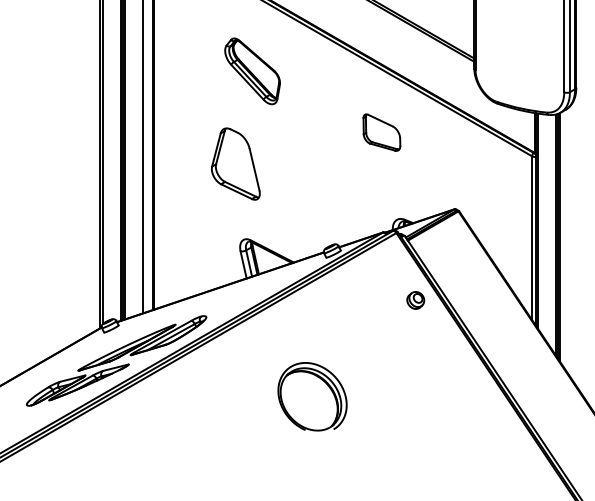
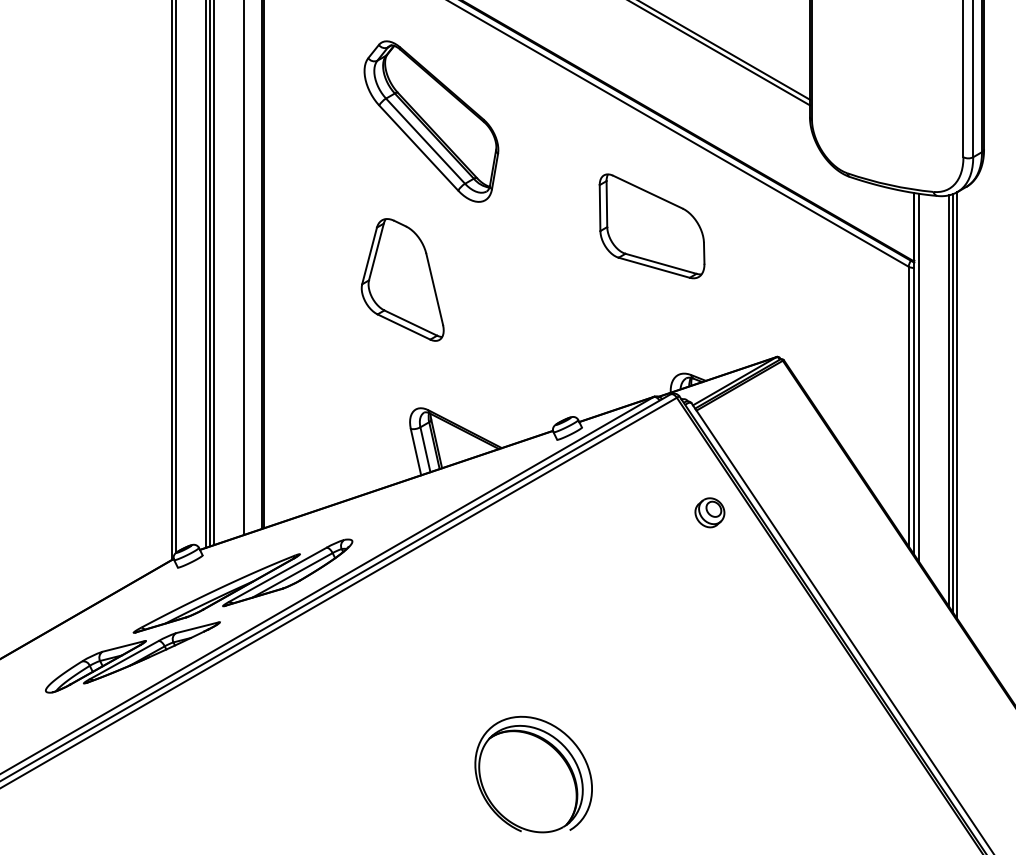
part: (252, 71) -> (431, 121), size x1.43
part: (381, 132) -> (651, 226), size x1.67
part: (312, 396) -> (533, 774), moved

